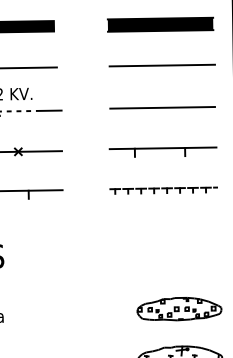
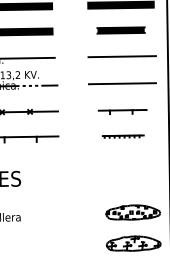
part: (159, 24) -> (120, 30), size x0.7
part: (162, 151) -> (122, 111), size x0.7
part: (164, 190) -> (123, 136), size x0.6

